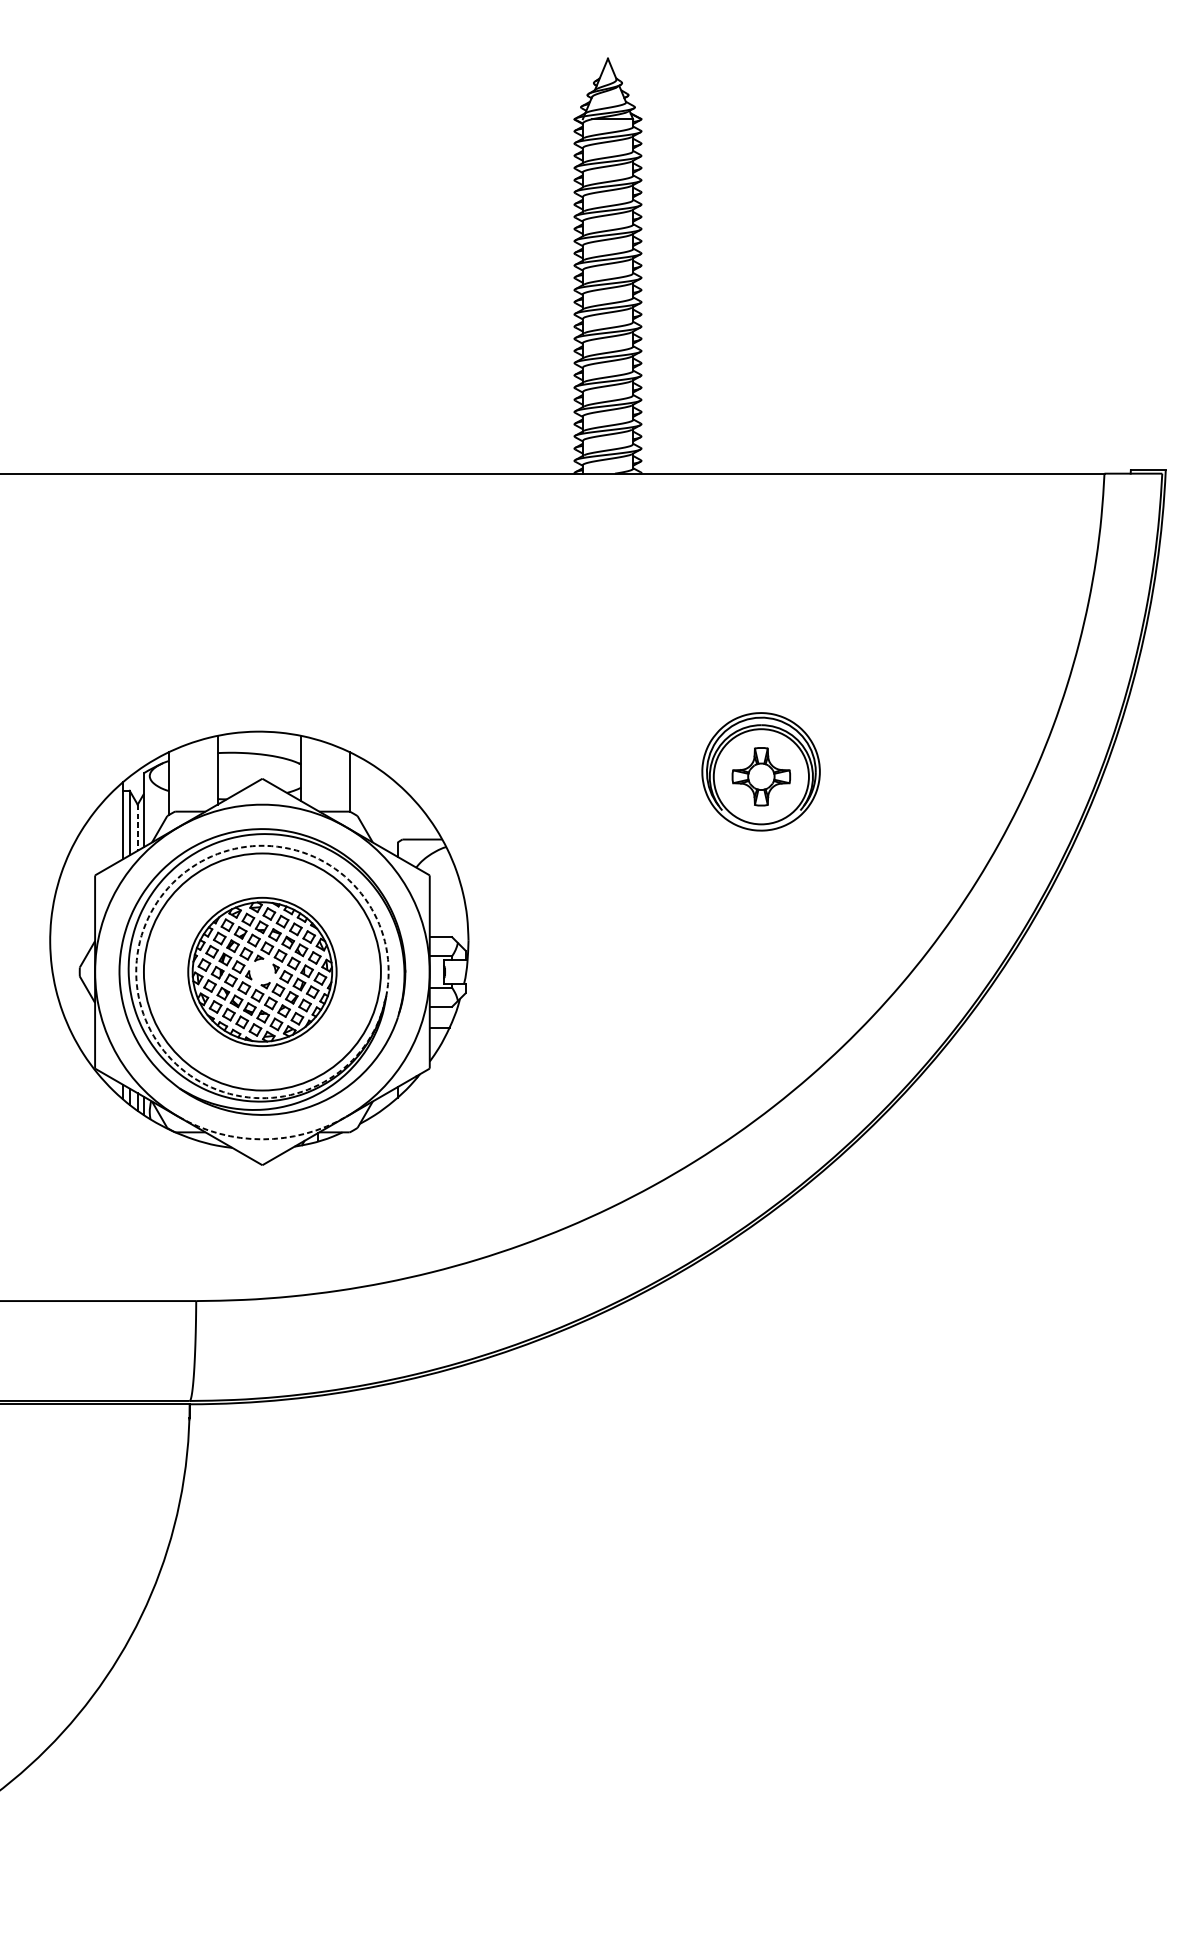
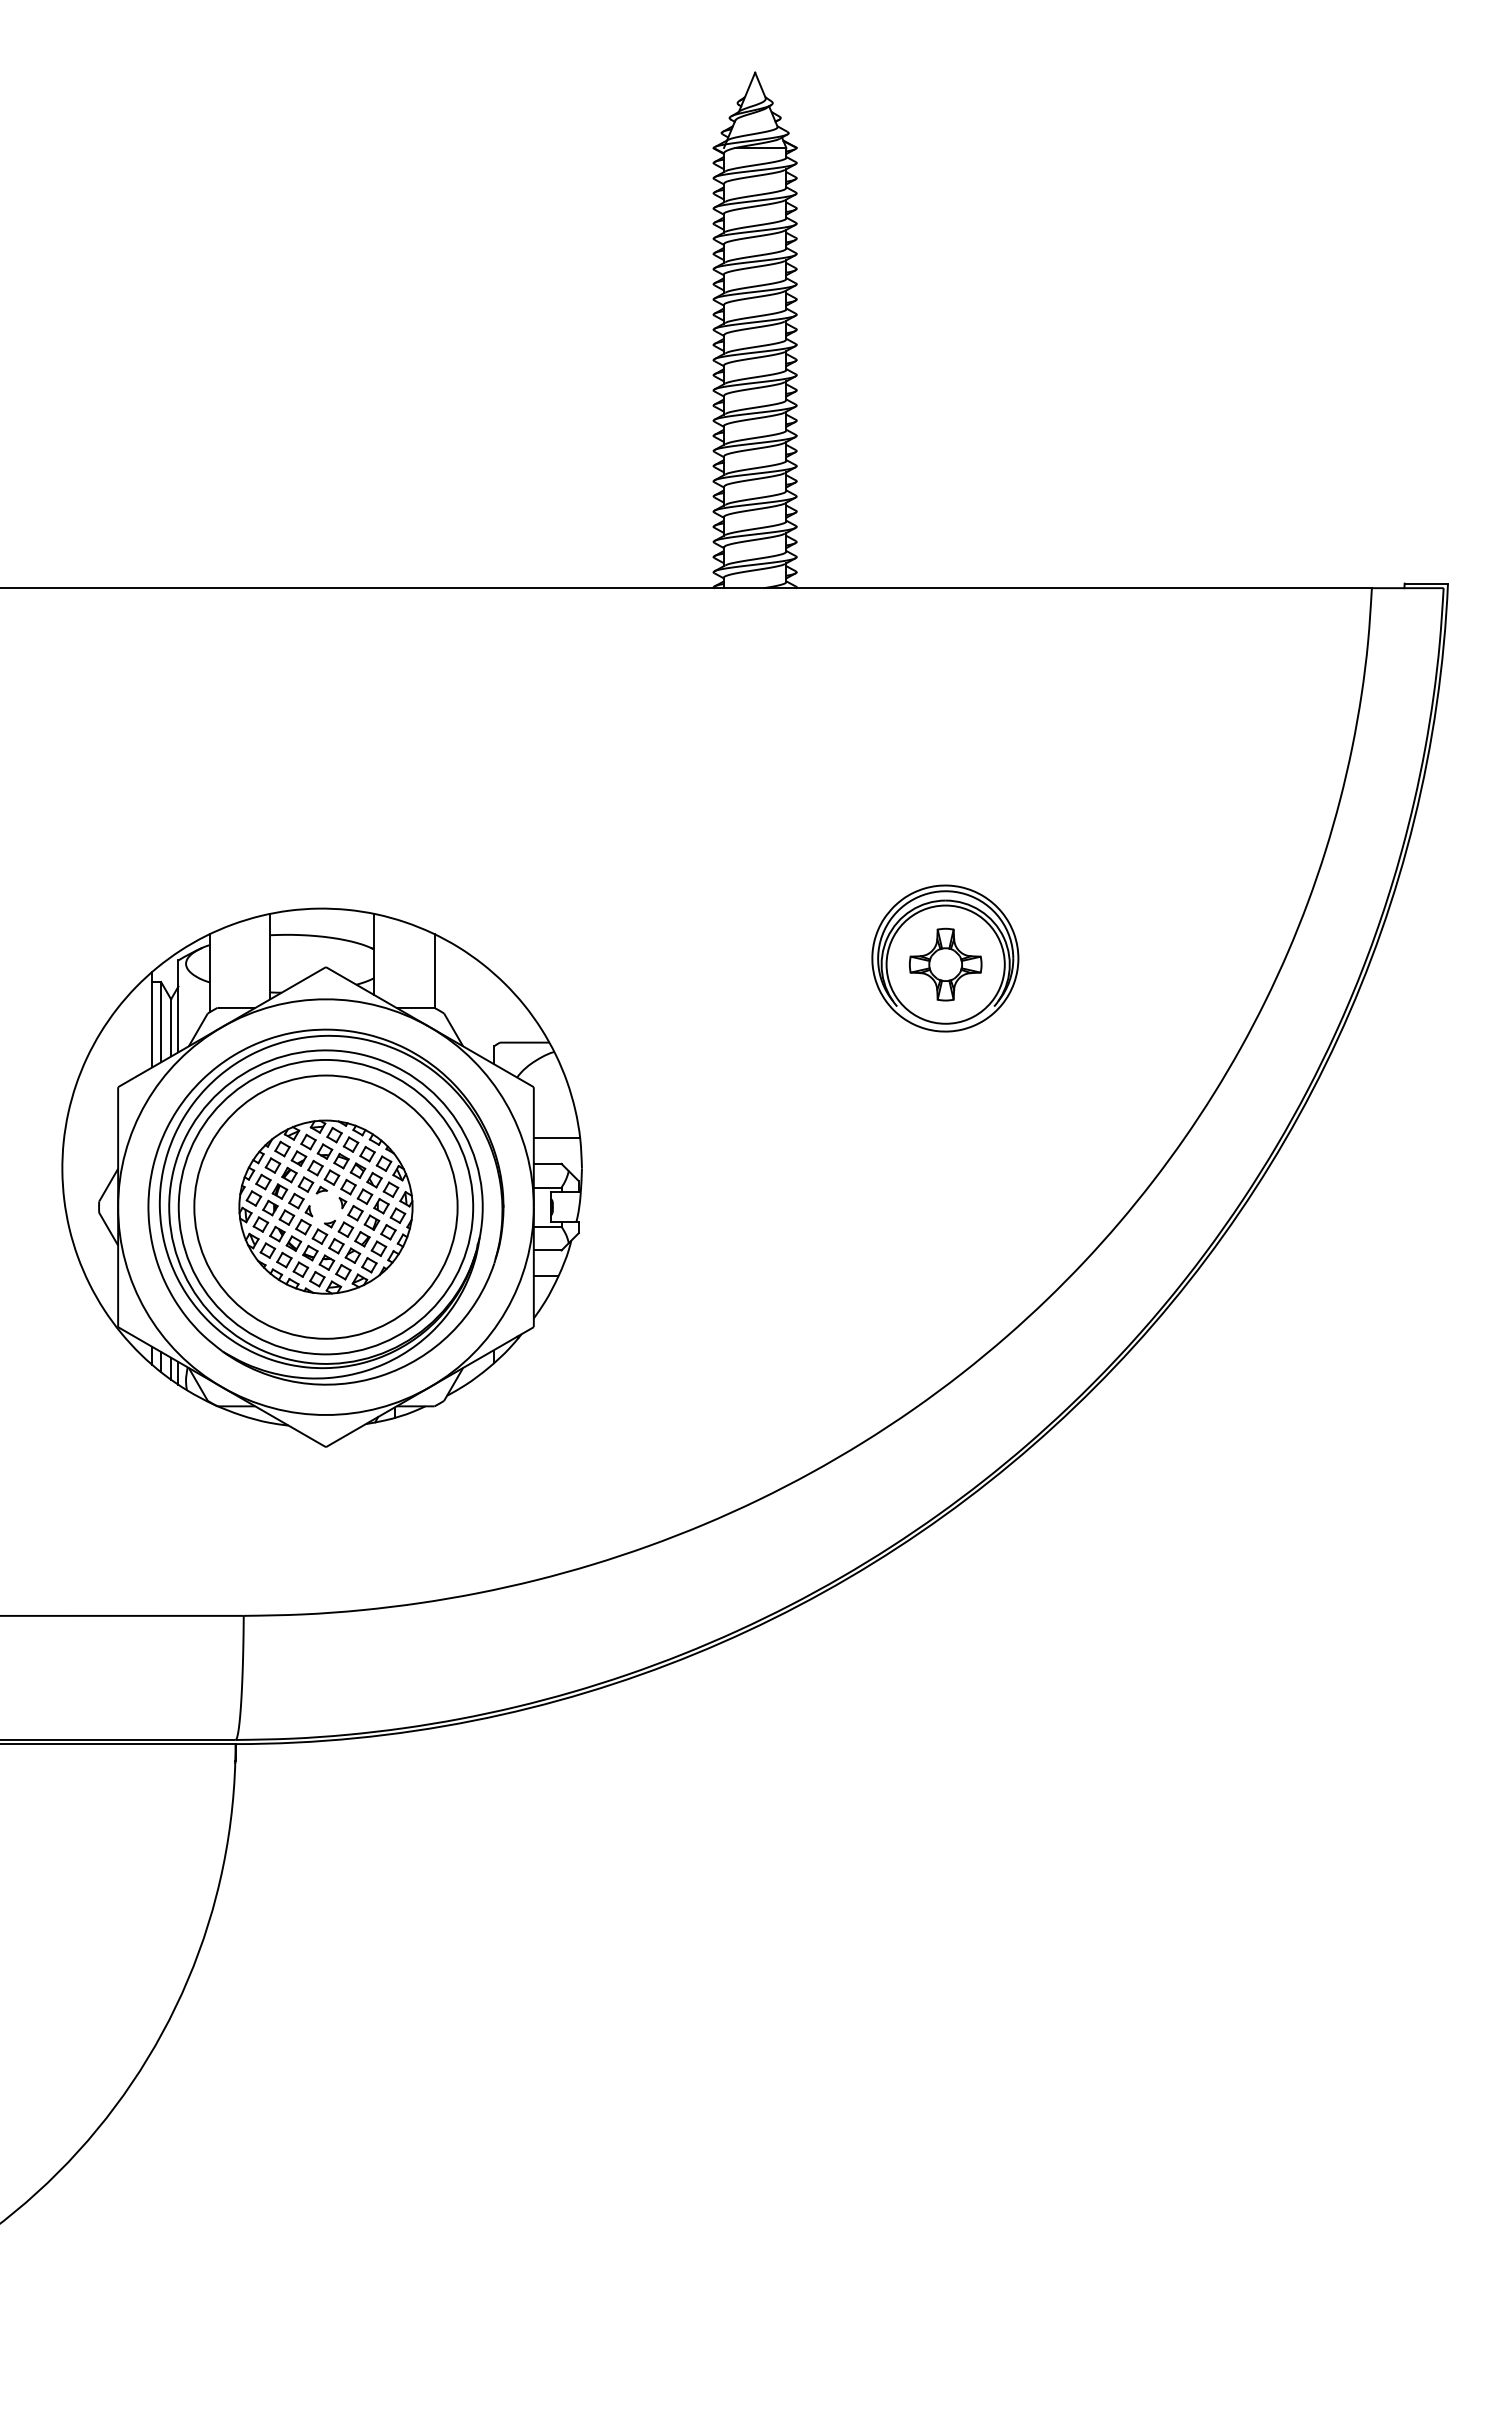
line: (138, 828) -> (171, 1028), dashed -> solid
line: (448, 915) -> (556, 1137), added
arc: (139, 941) -> (173, 1169), dashed -> solid
circle: (262, 971) -> (325, 1206), size x1.43
arc: (262, 1139) -> (325, 1415), dashed -> solid

